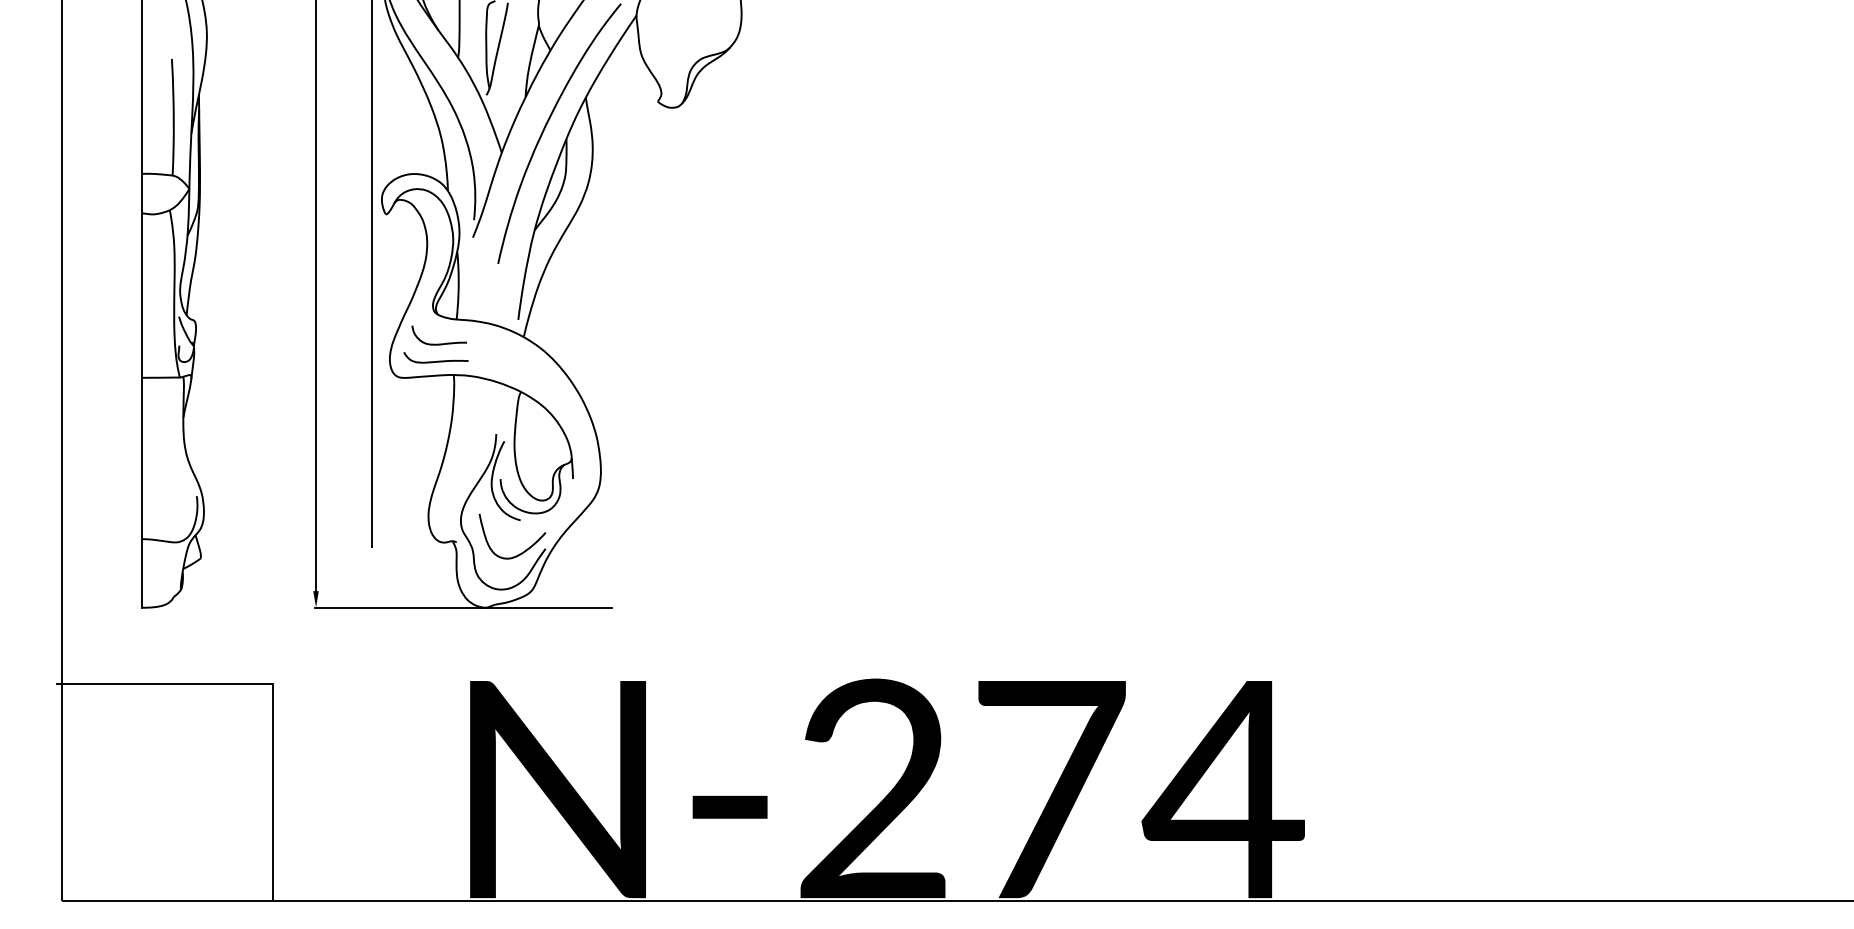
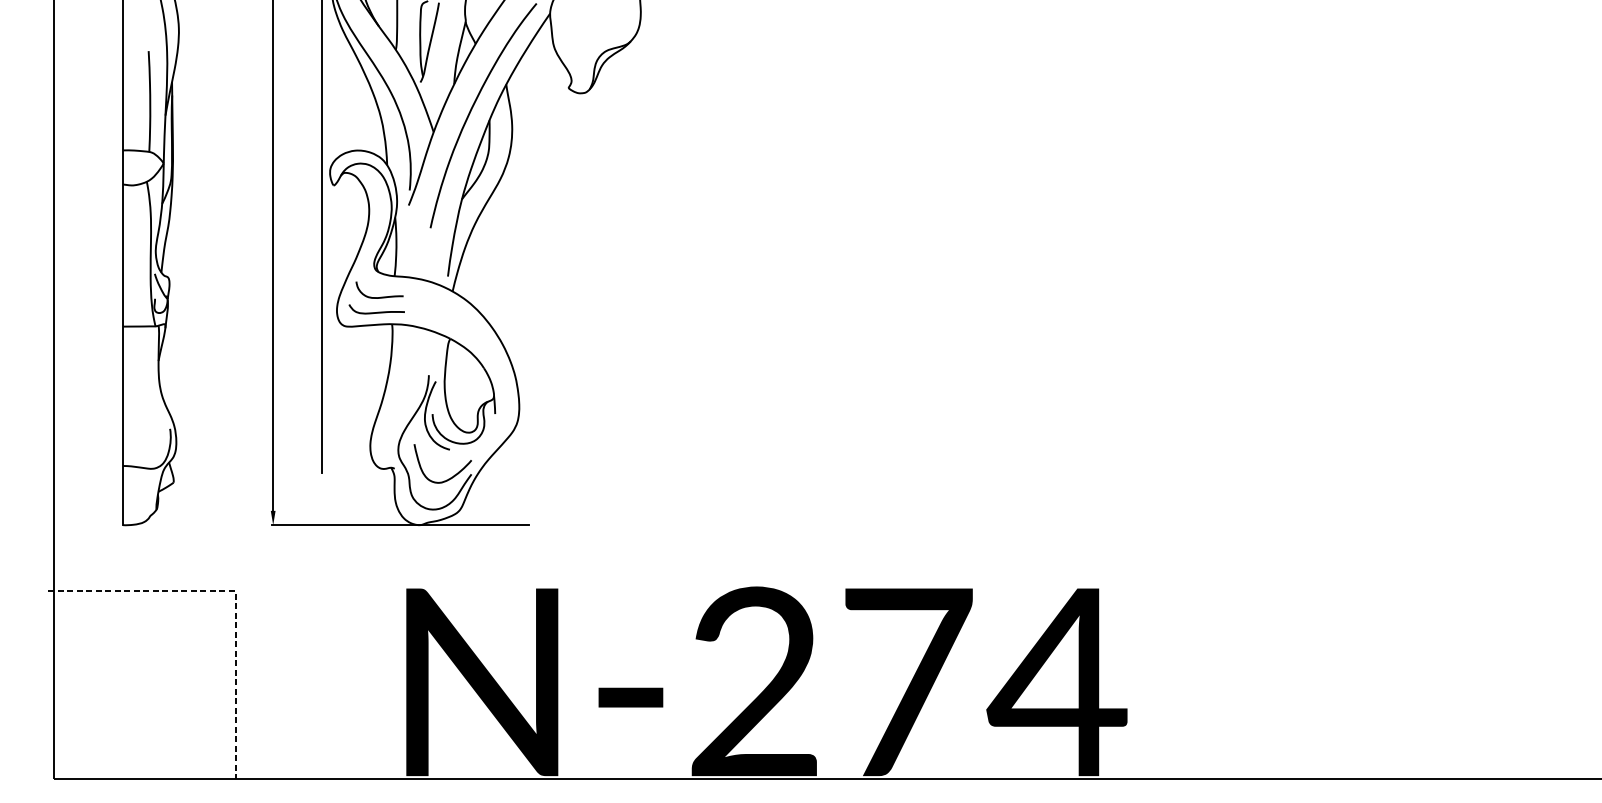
line: (272, 683) -> (235, 590), solid -> dashed

